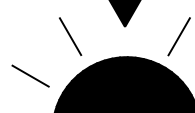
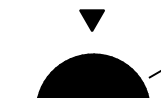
line: (70, 36) -> (50, 38), removed
line: (179, 36) -> (133, 38), removed
line: (30, 75) -> (19, 68), removed

